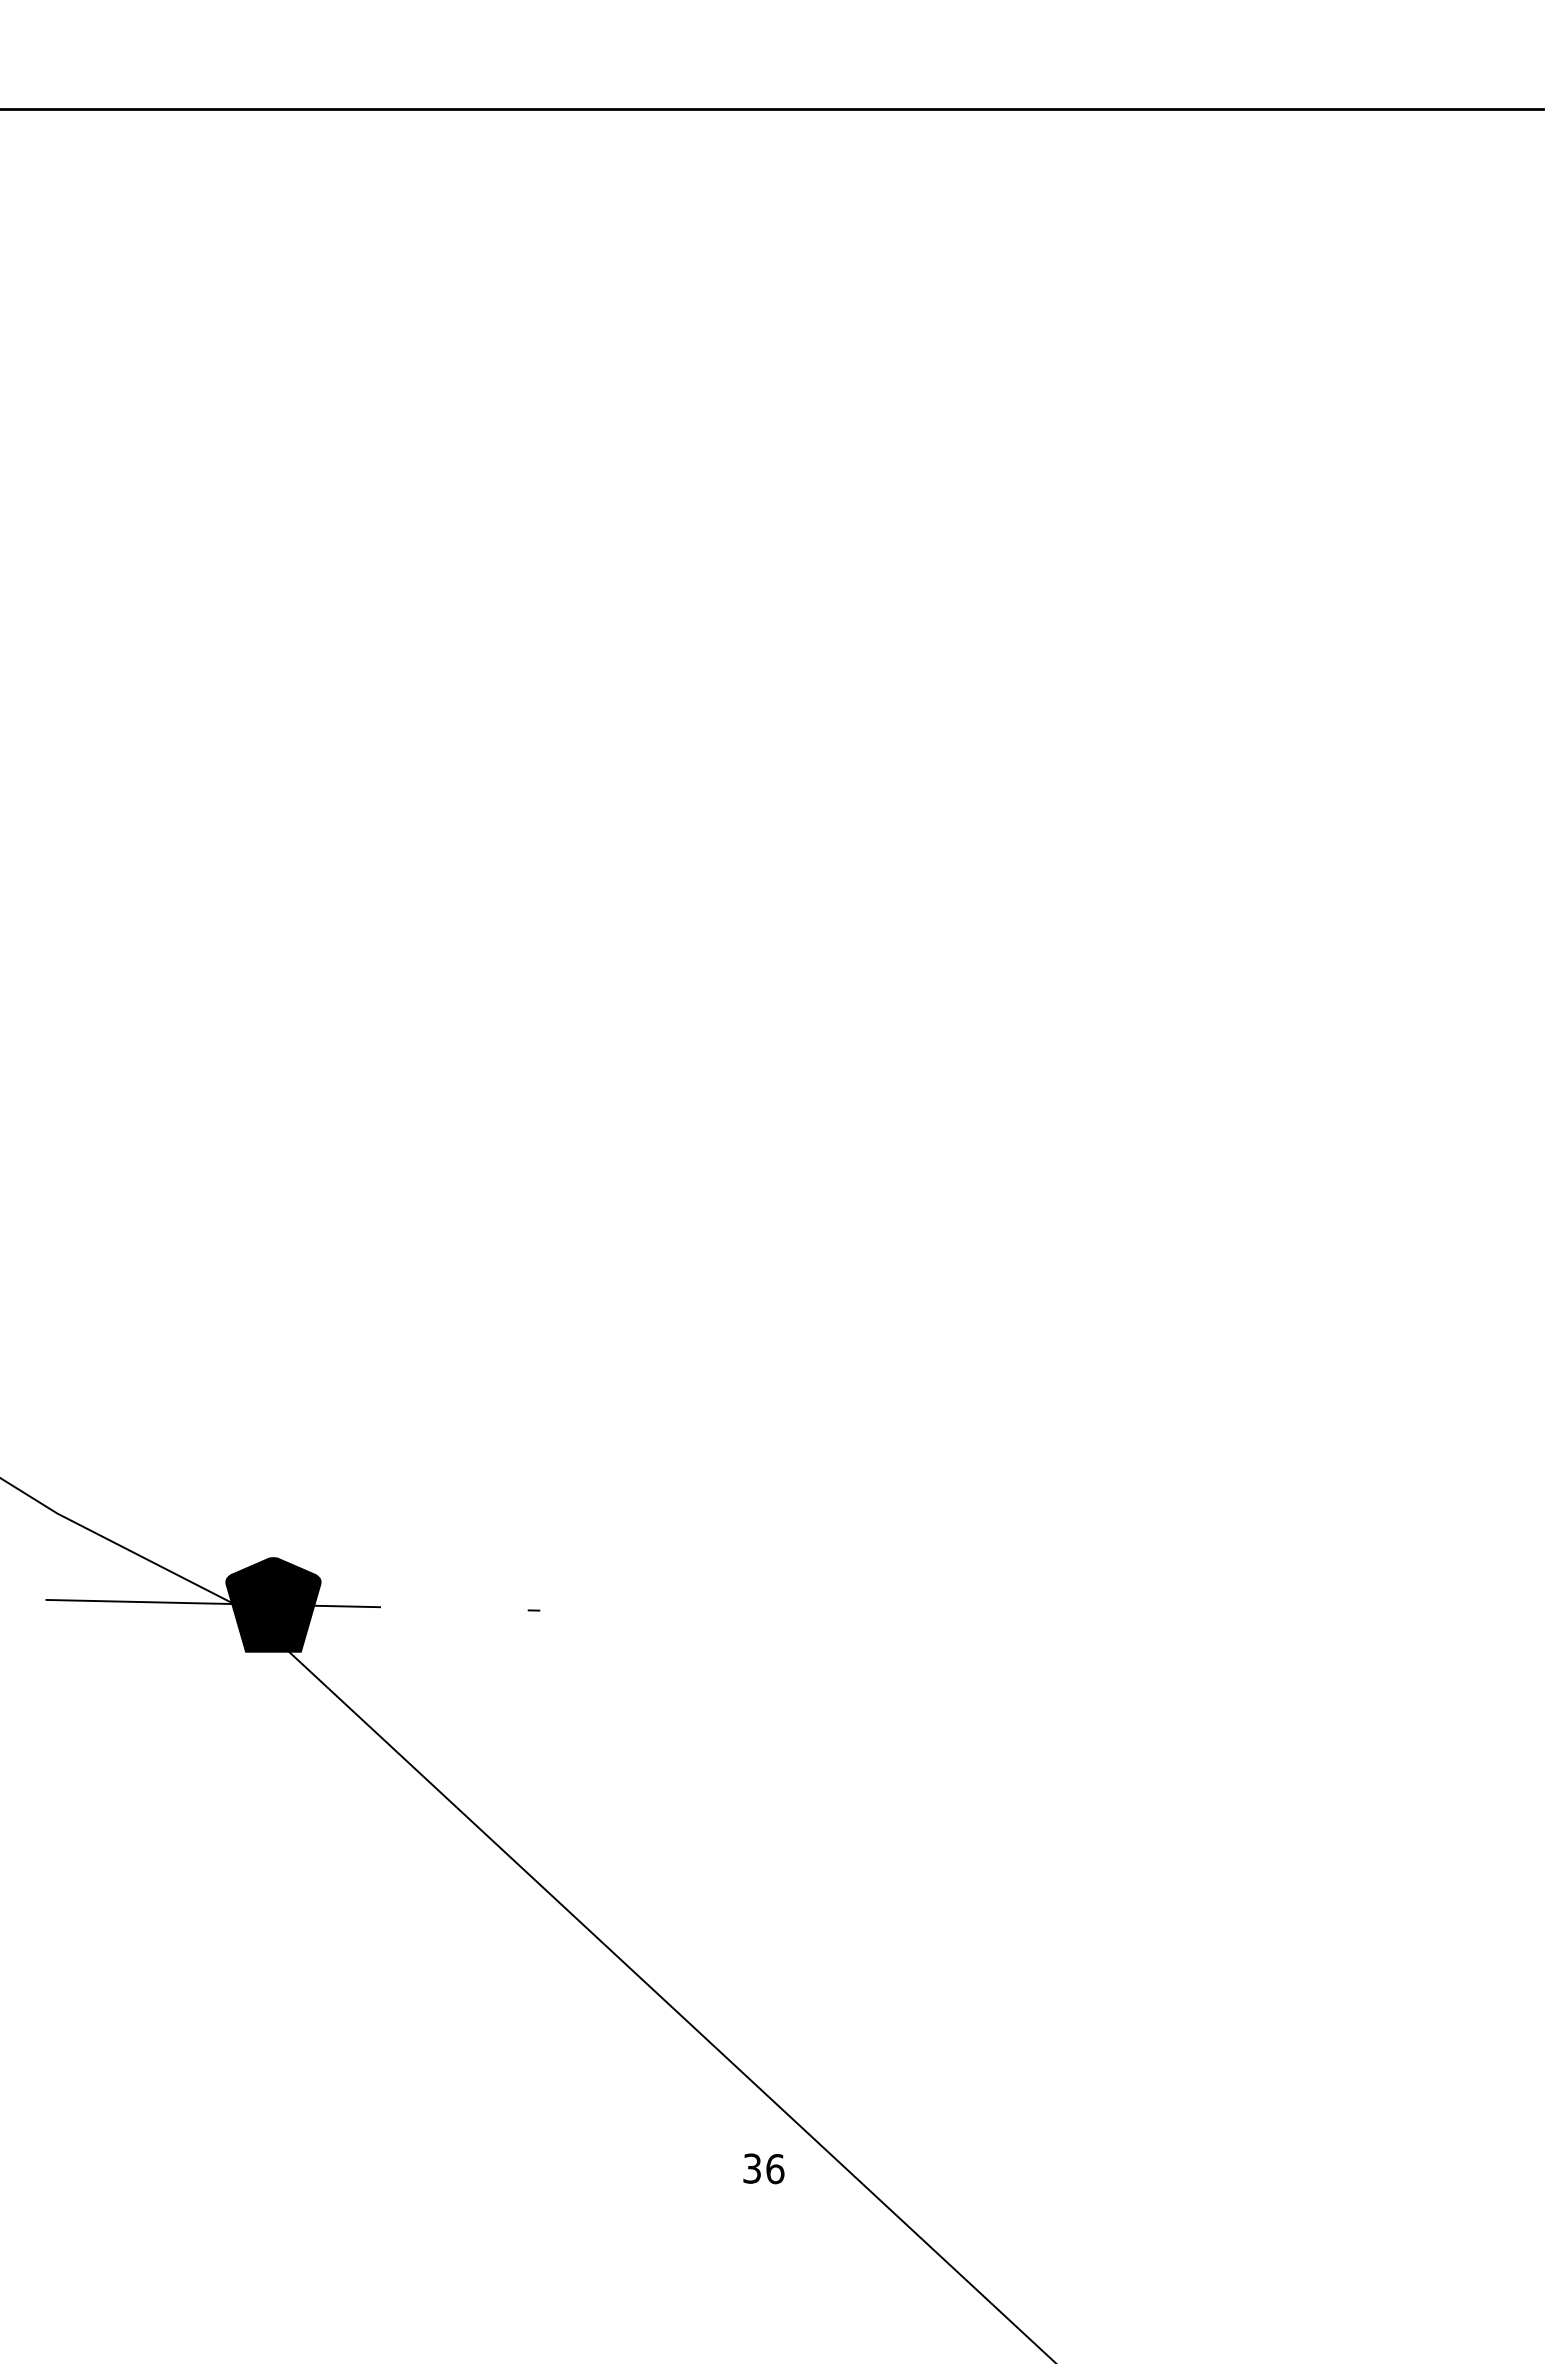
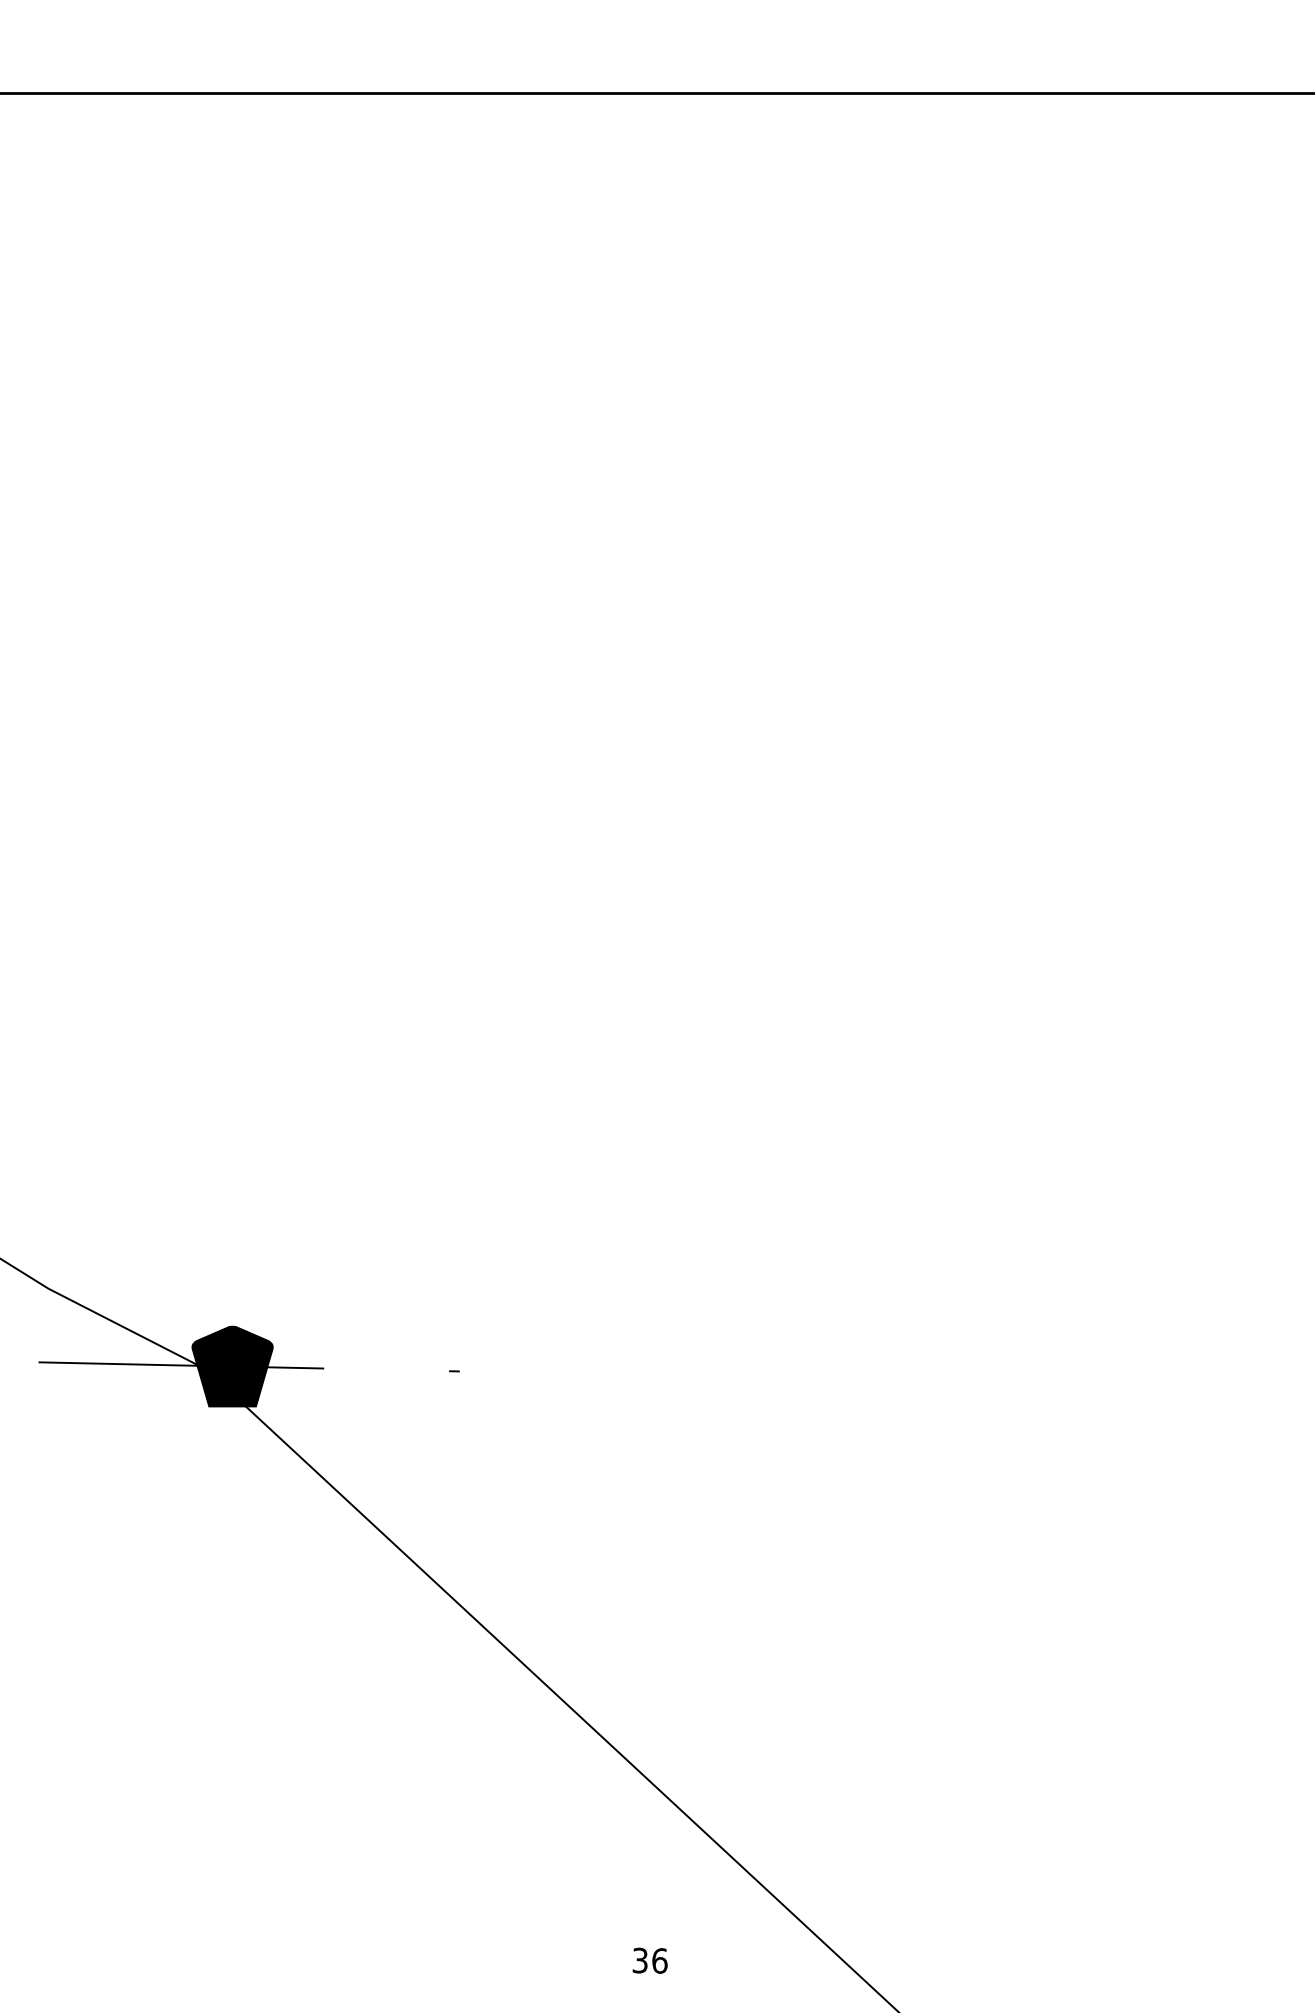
text: (763, 2168) -> (649, 1960), moved

